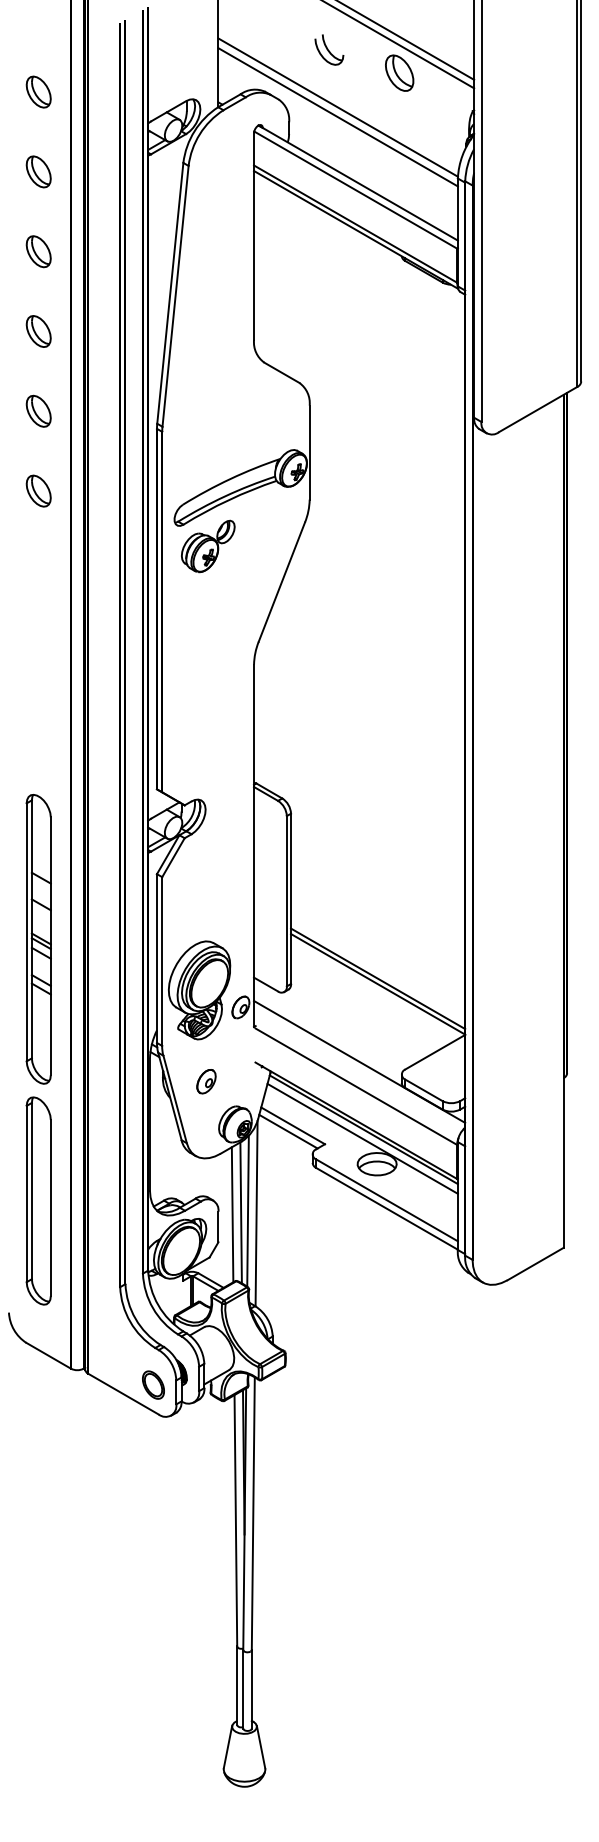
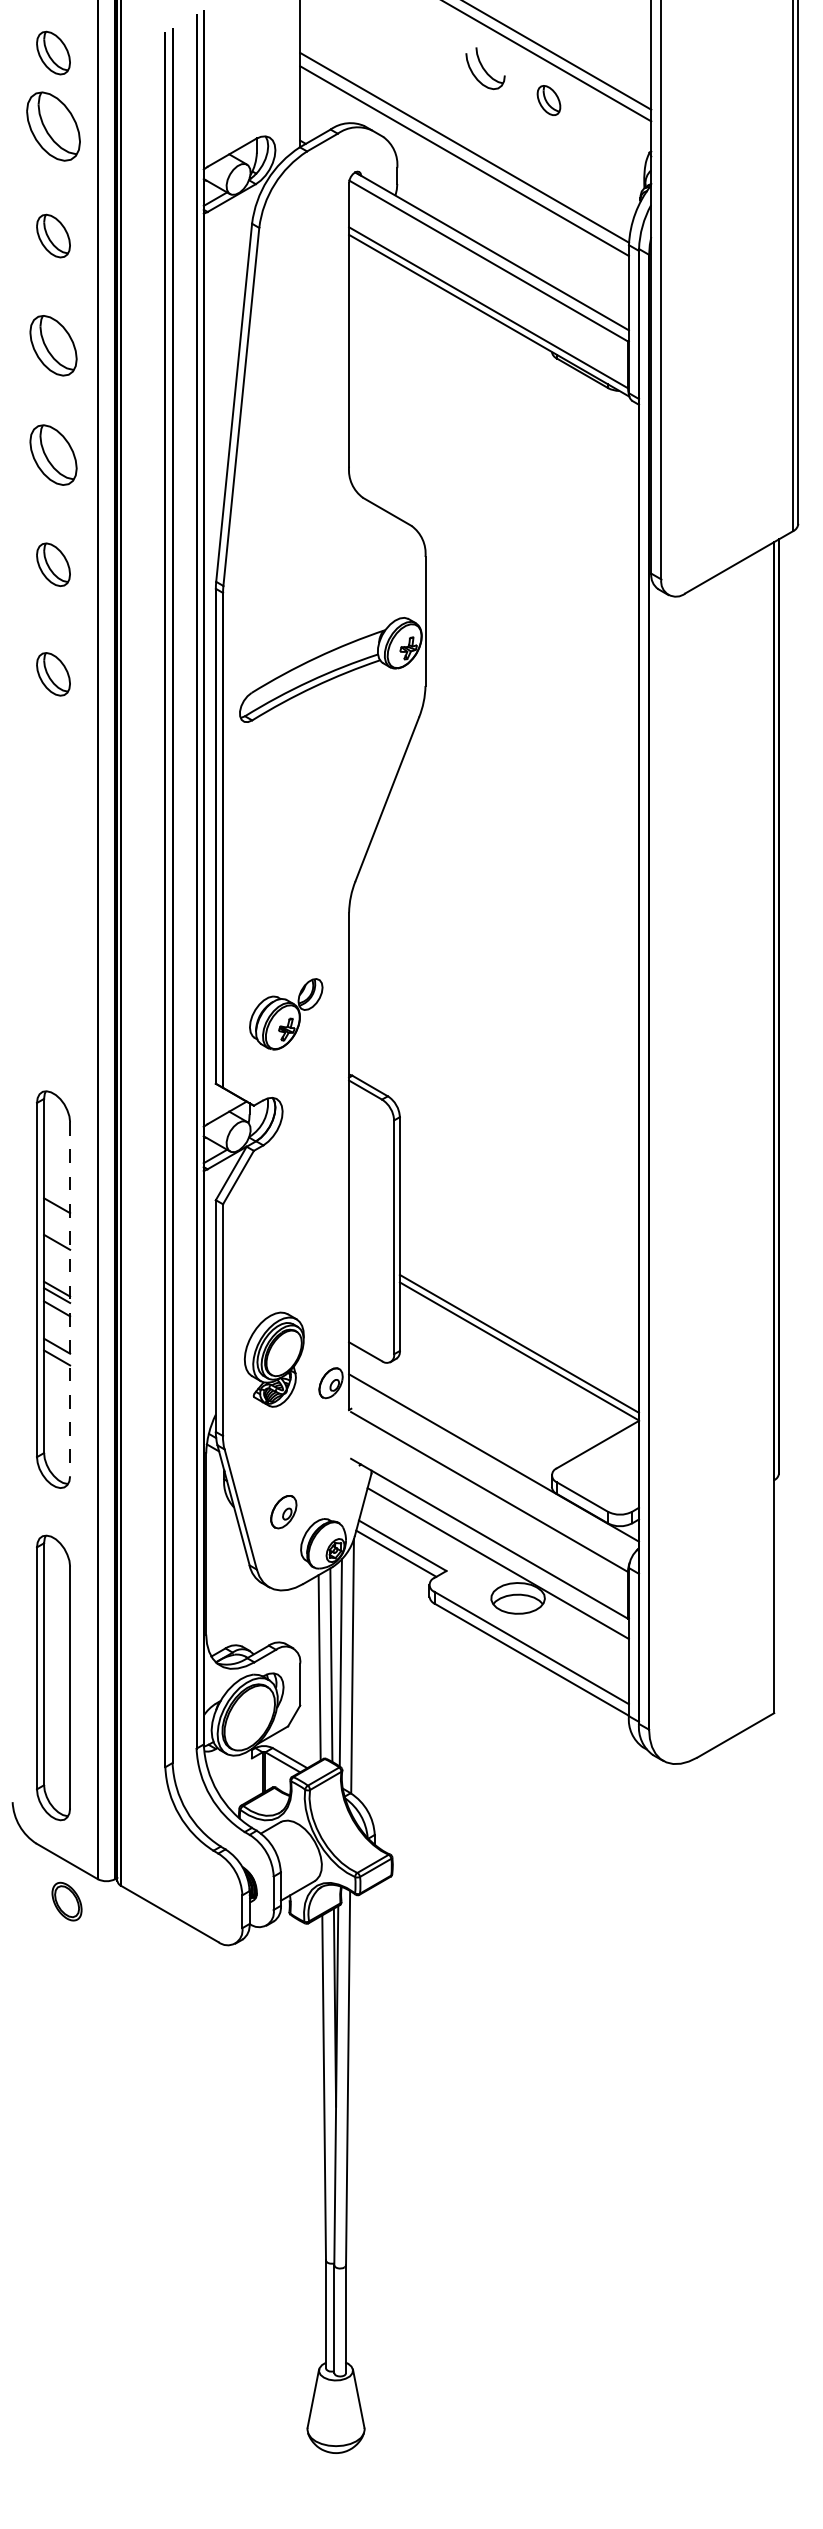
part: (38, 38) -> (53, 52), added
part: (329, 49) -> (485, 68), moved
part: (399, 73) -> (548, 100), size x0.6
part: (38, 92) -> (53, 126), size x1.6
part: (38, 251) -> (53, 345), size x1.4
part: (38, 331) -> (53, 455), size x1.4
part: (208, 546) -> (286, 1014), moved
line: (51, 946) -> (70, 1299), solid -> dashed
part: (199, 990) -> (274, 1359), size x0.7
part: (206, 1081) -> (283, 1512), moved
line: (363, 1129) -> (499, 1550), removed
part: (38, 1200) -> (53, 1677), moved
part: (153, 1384) -> (66, 1901), moved

